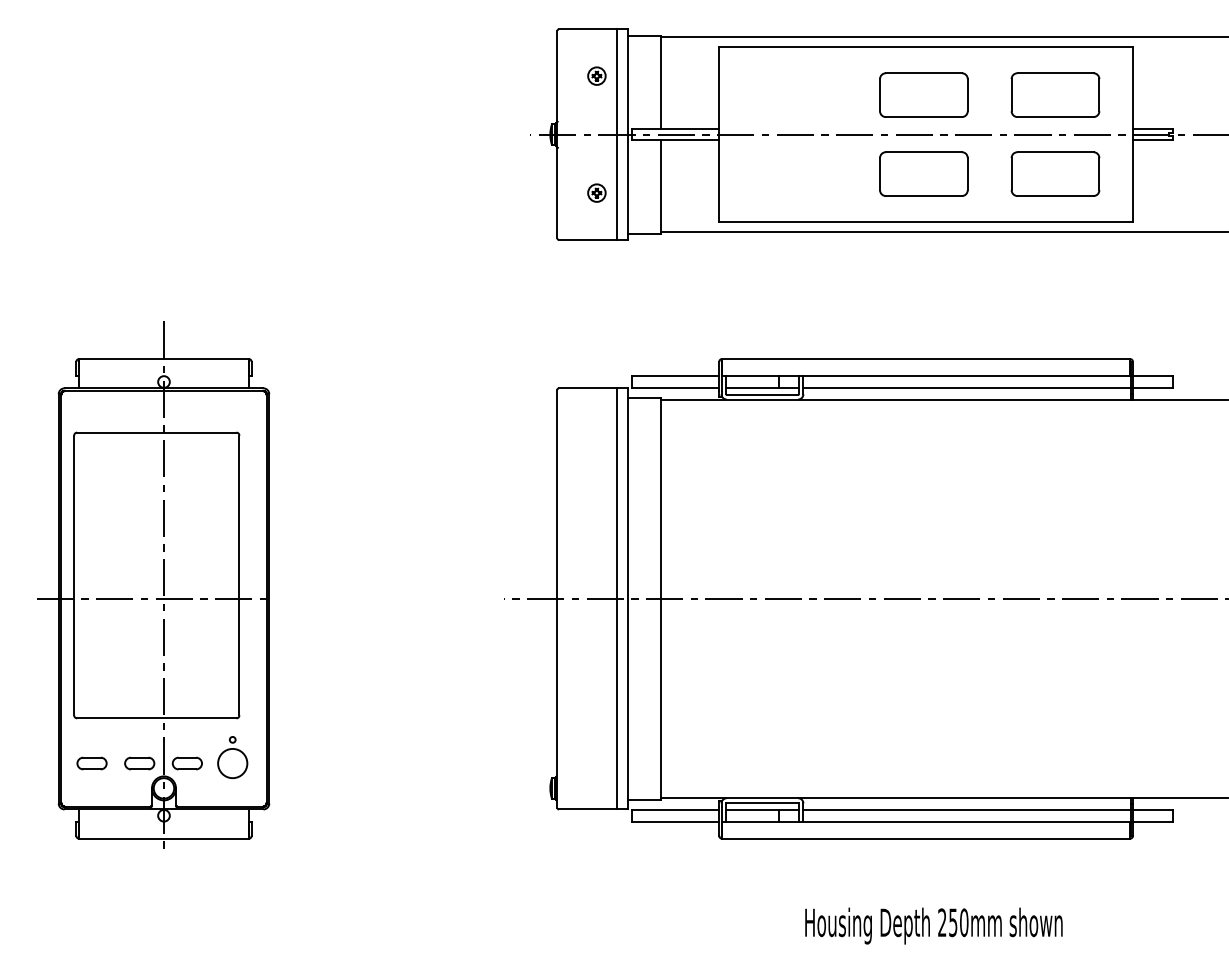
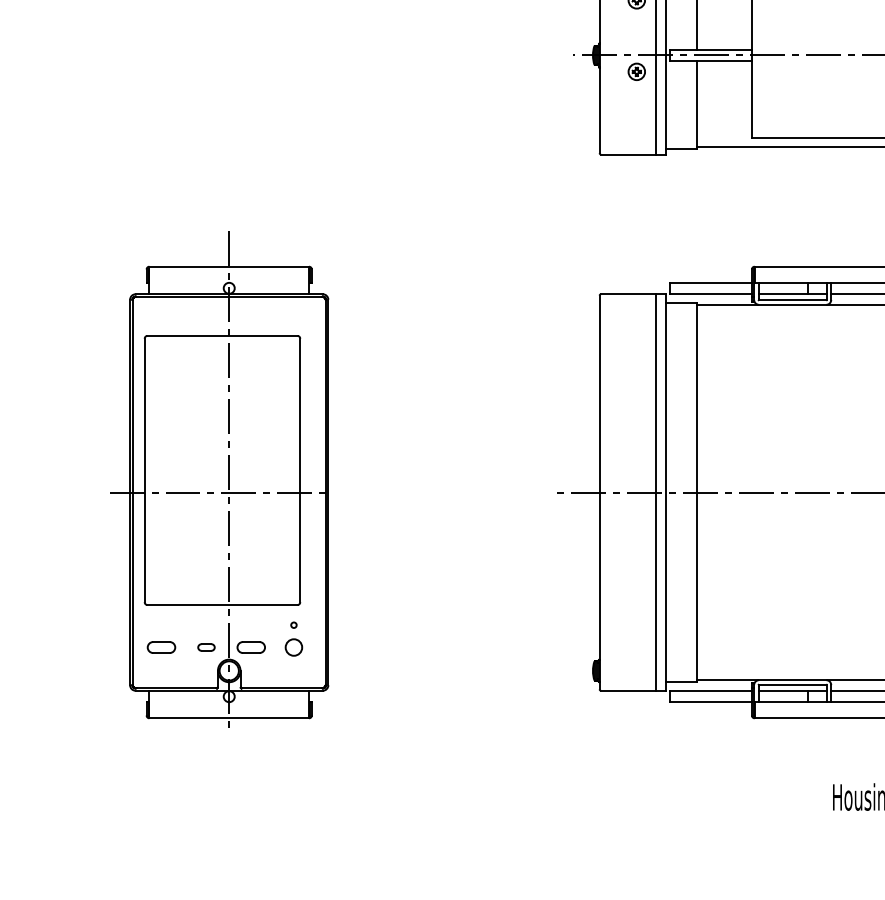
part: (596, 192) -> (636, 71), moved
part: (139, 763) -> (206, 647), size x0.6
circle: (232, 763) -> (293, 647), size x0.6

